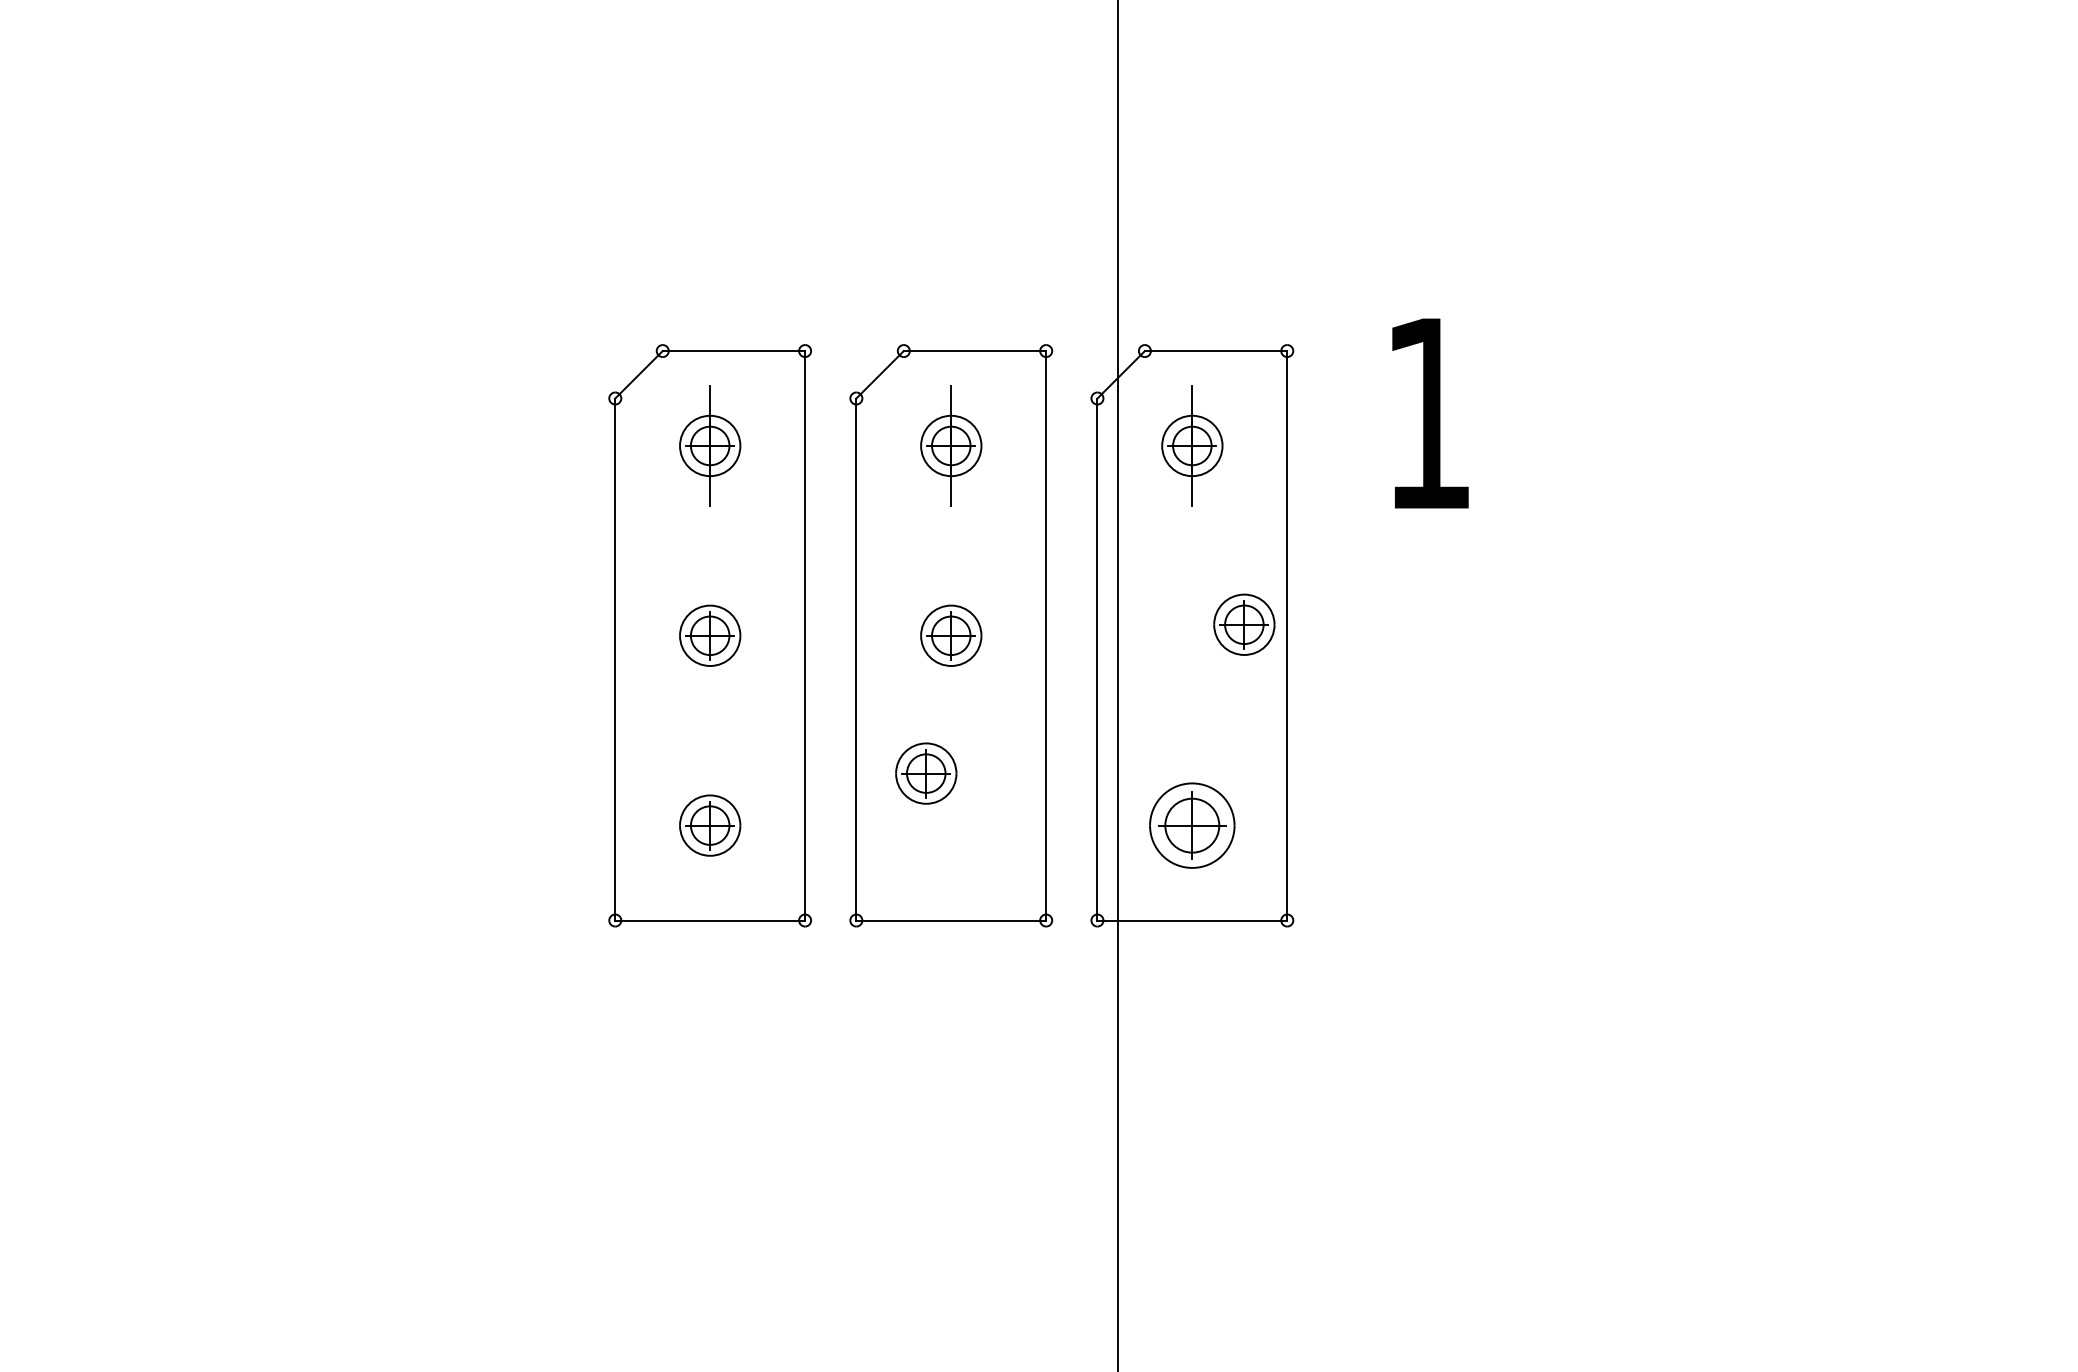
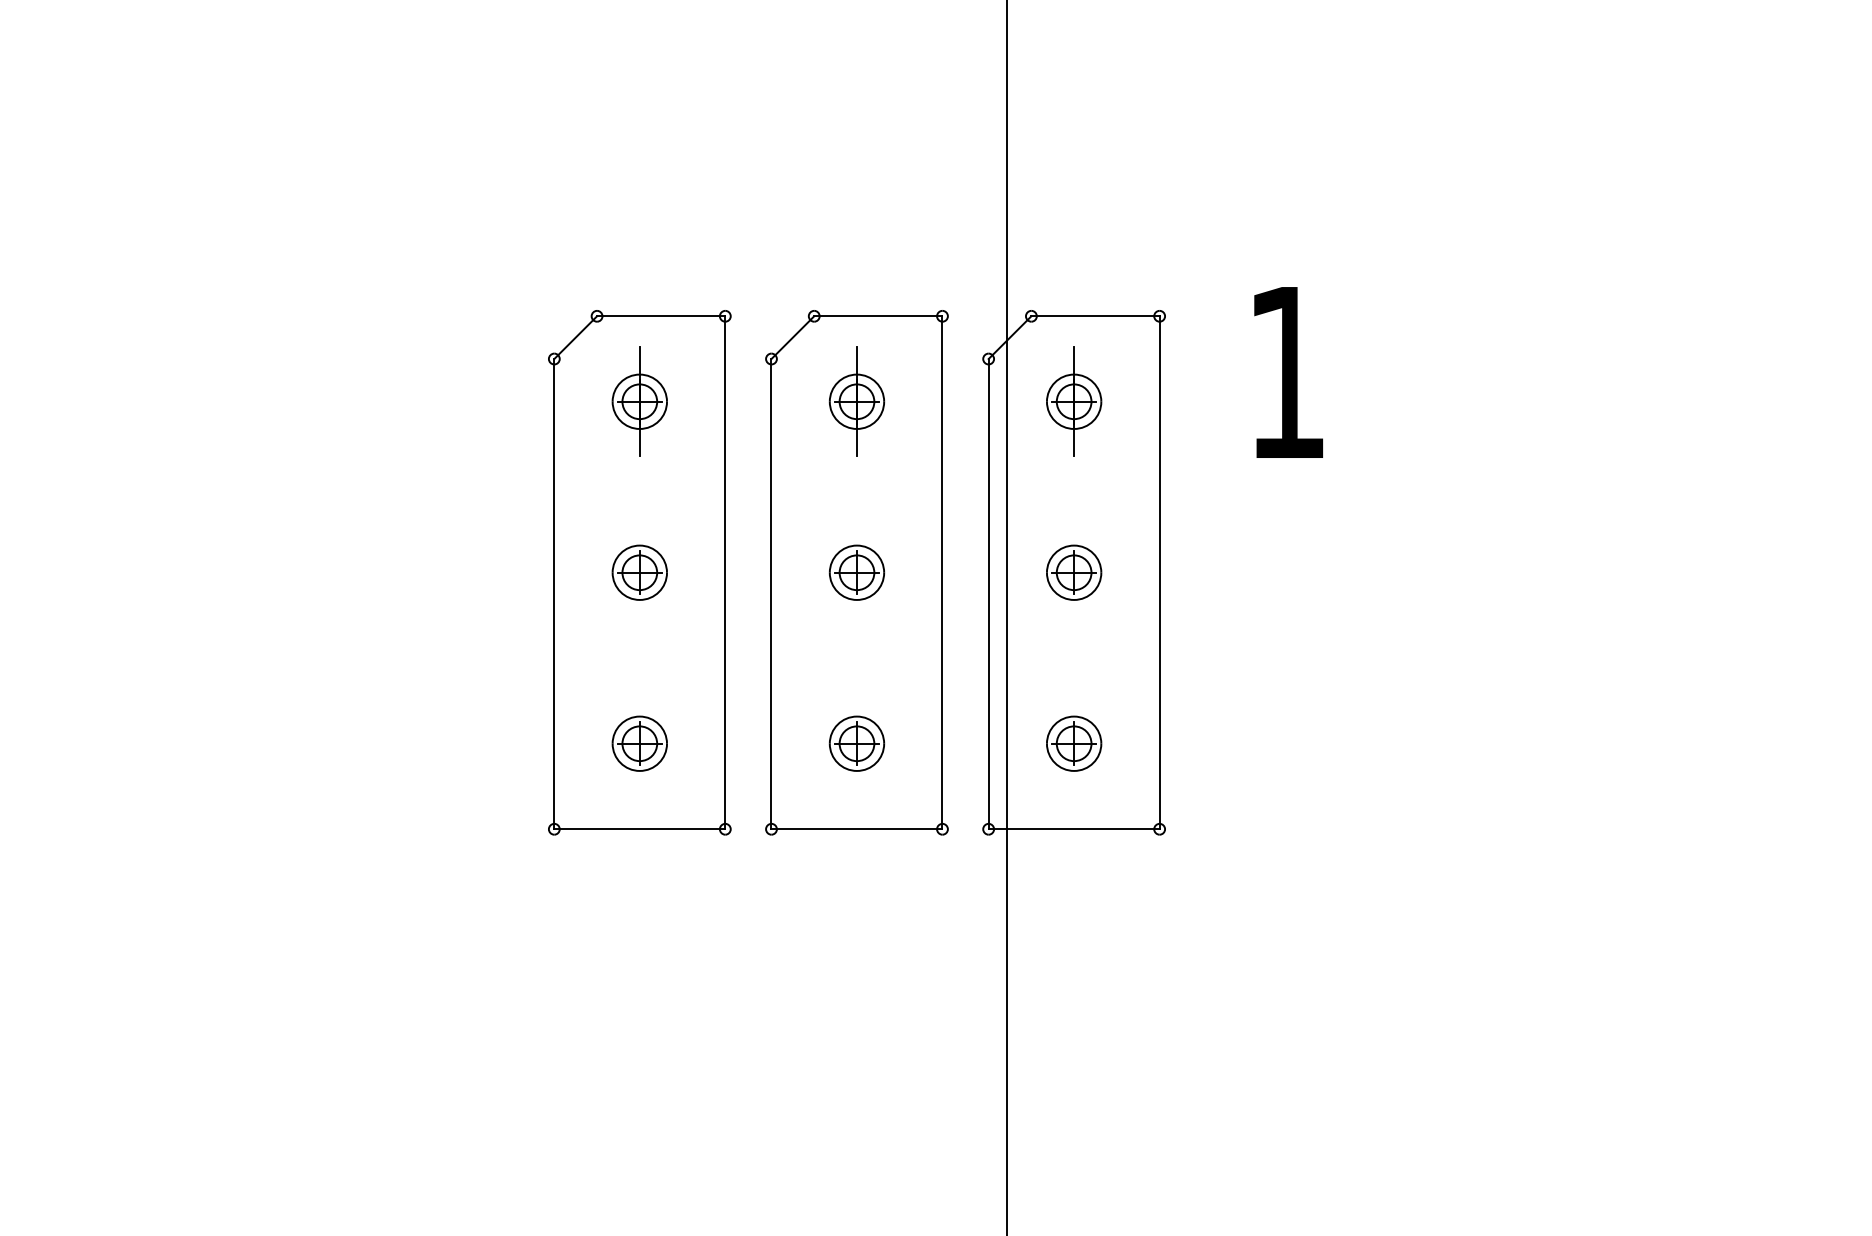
part: (1244, 624) -> (1074, 572), moved
part: (926, 773) -> (857, 743), moved
part: (1192, 825) -> (1074, 743), size x0.71

